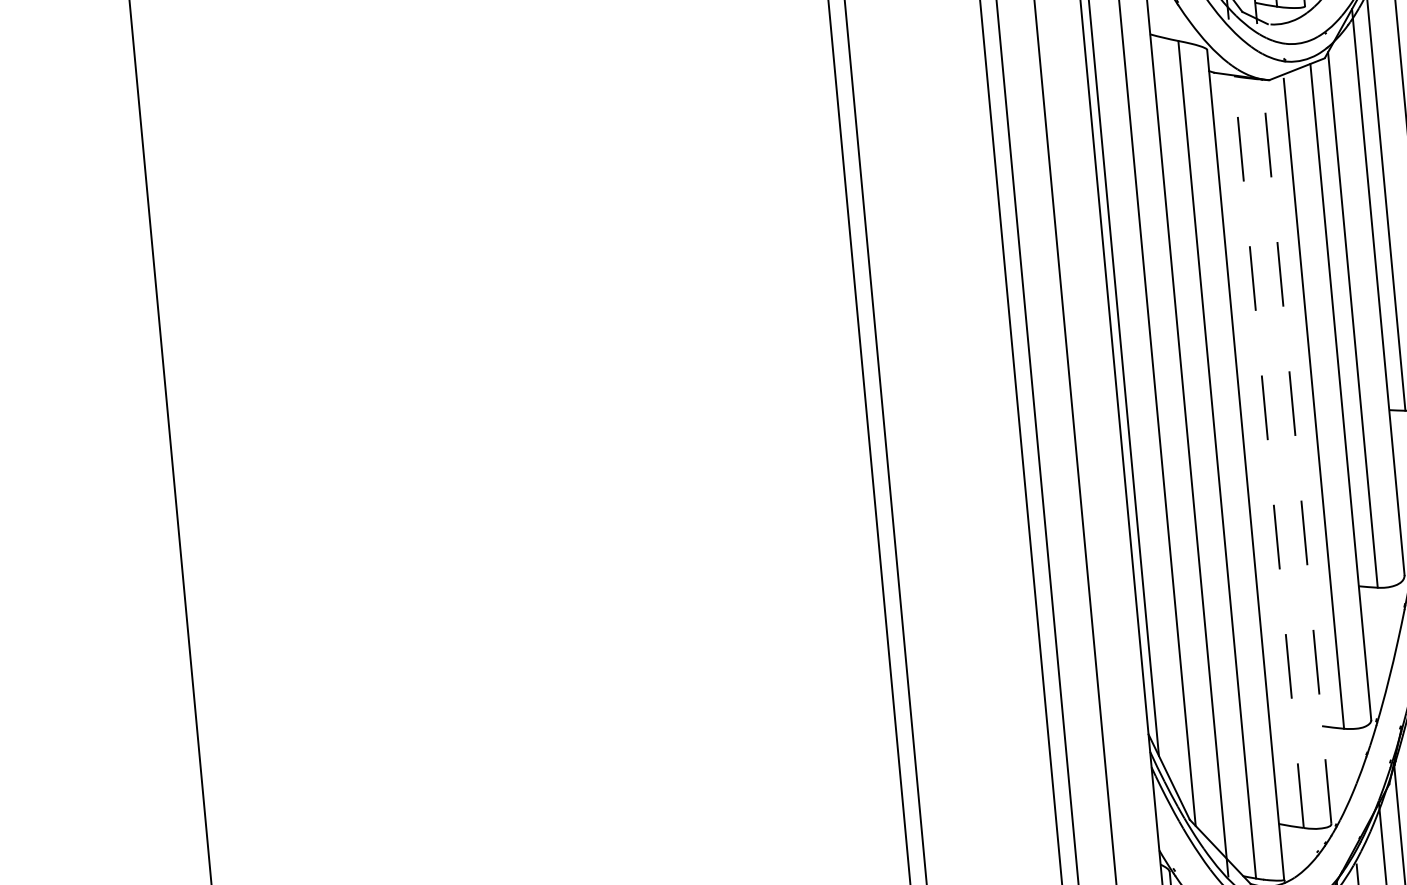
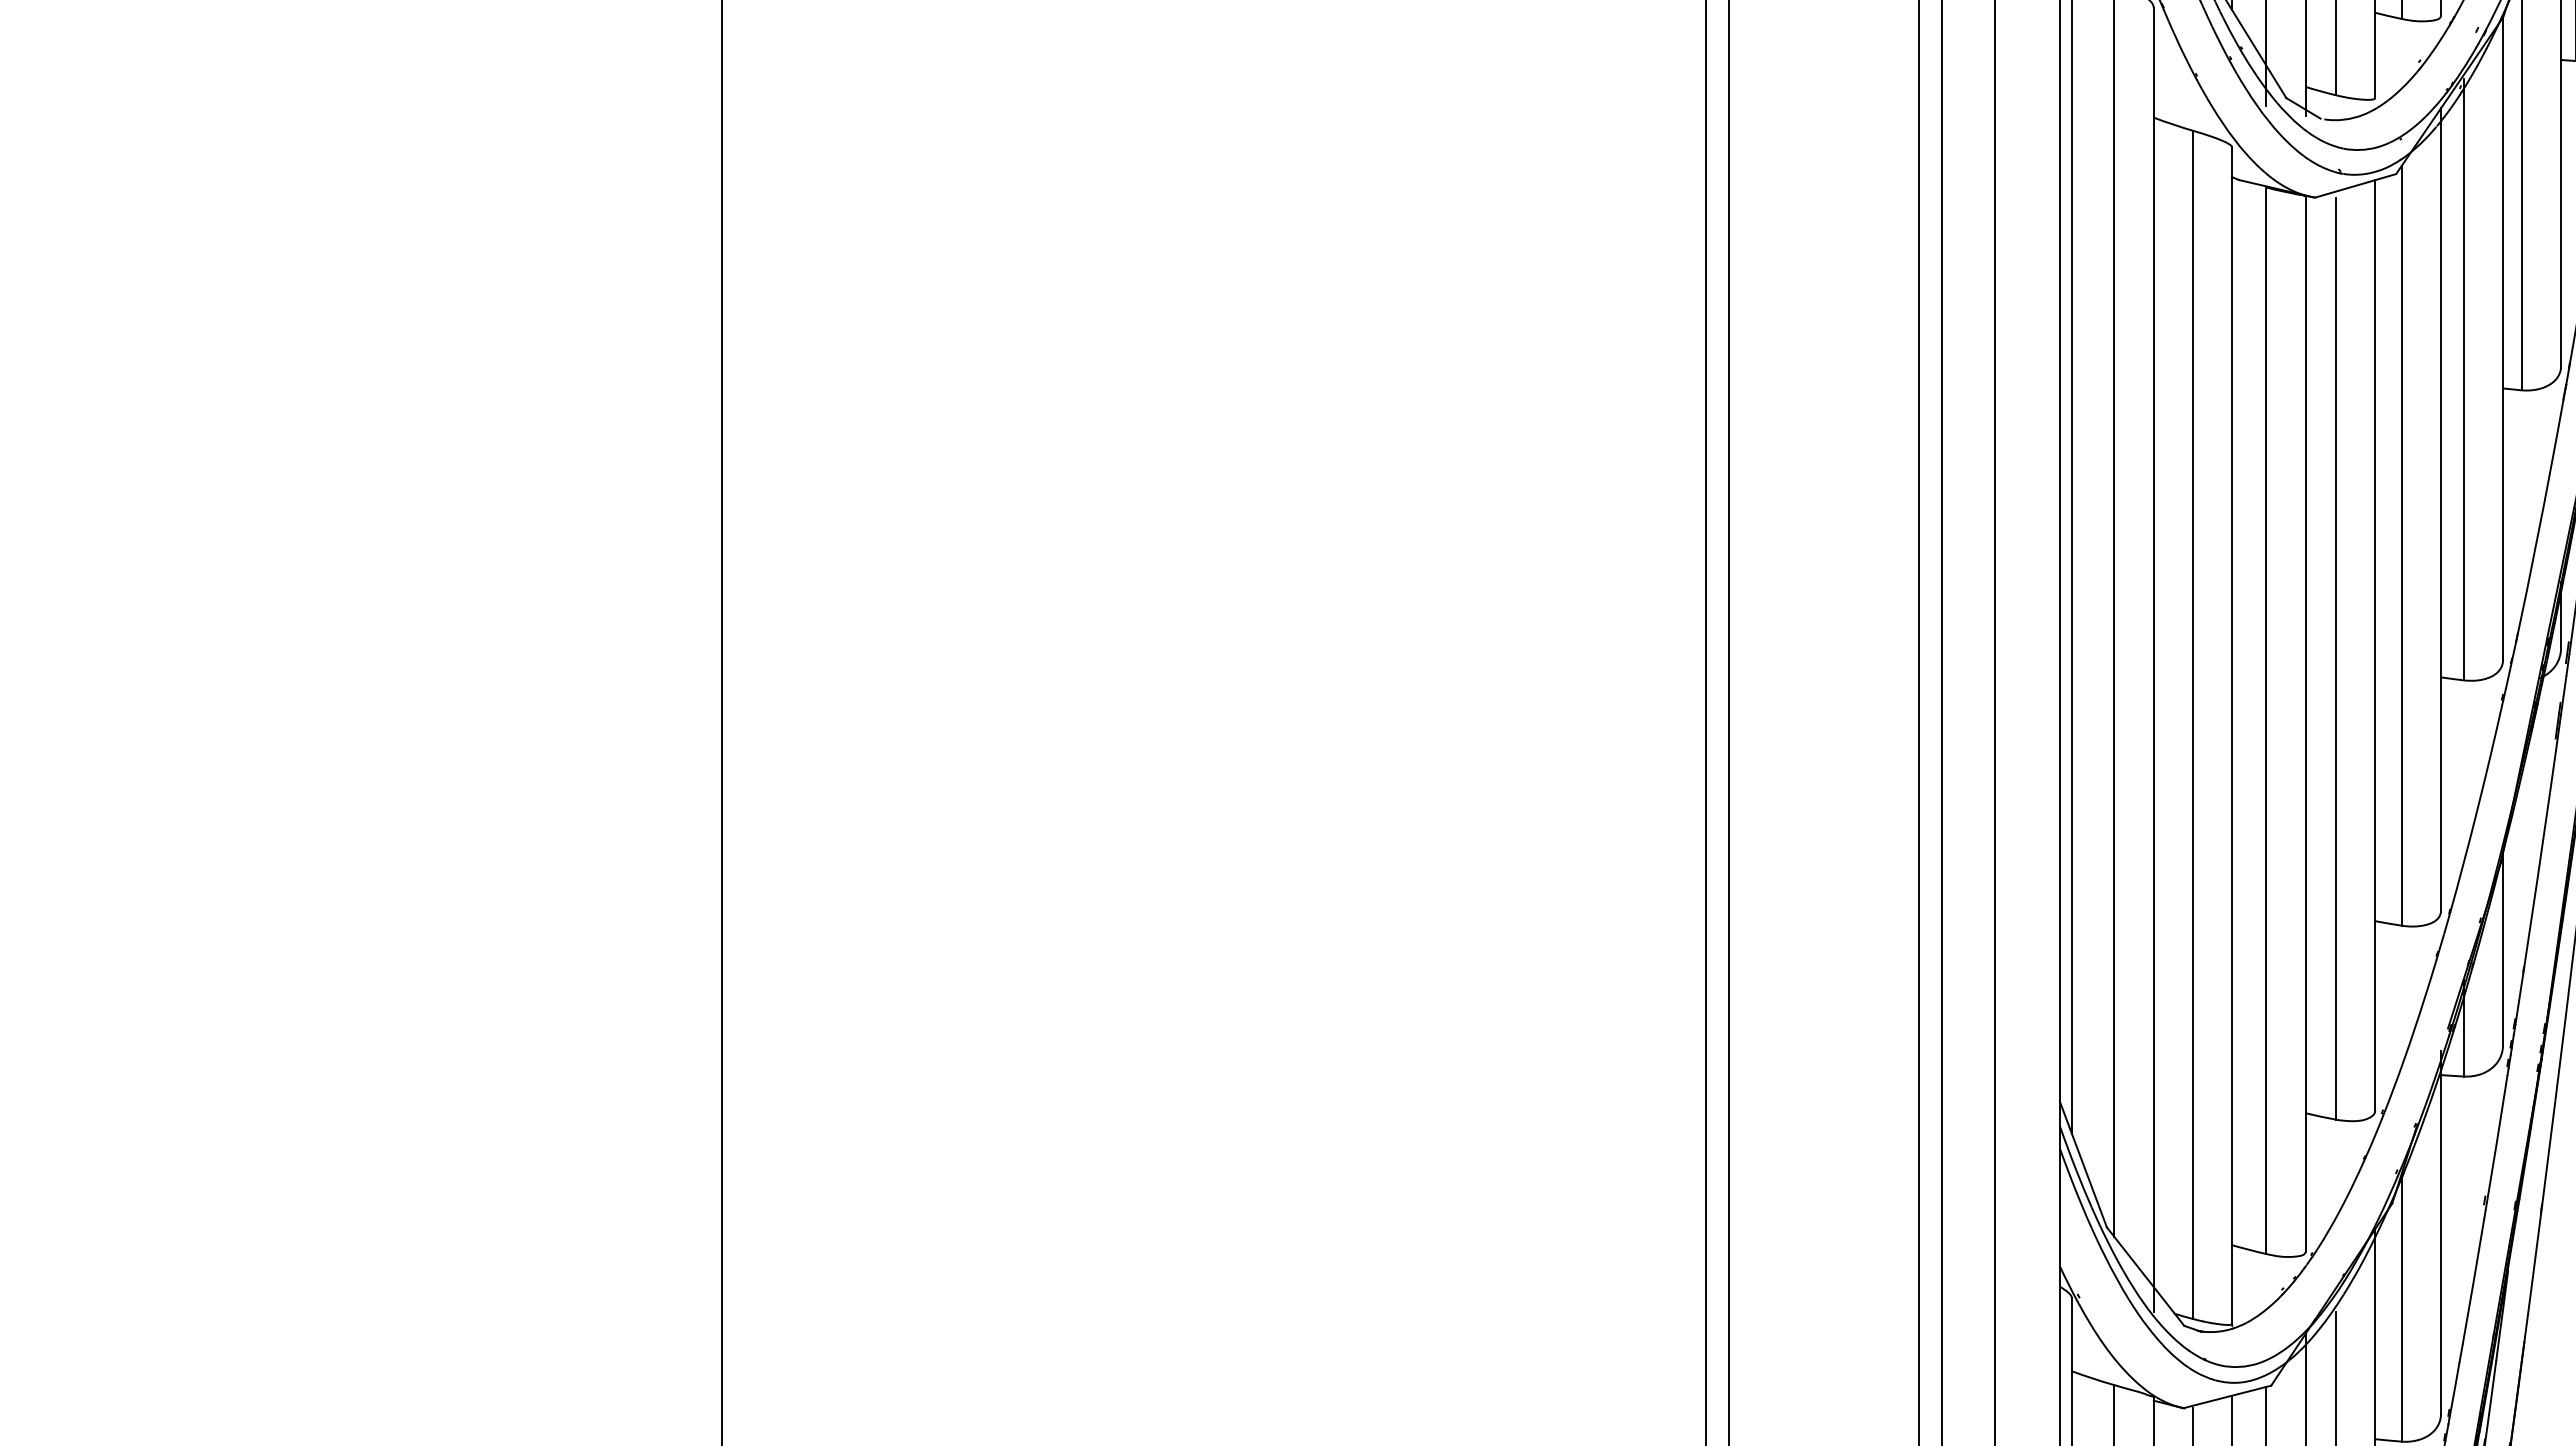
line: (1269, 451) -> (2266, 720), dashed -> solid
line: (1296, 451) -> (2305, 723), dashed -> solid

